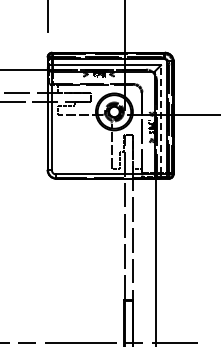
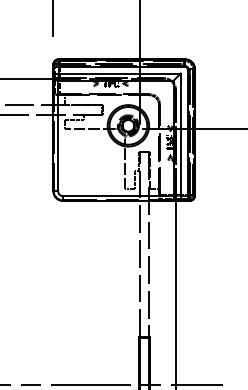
line: (161, 119) -> (181, 134), dashed -> solid

